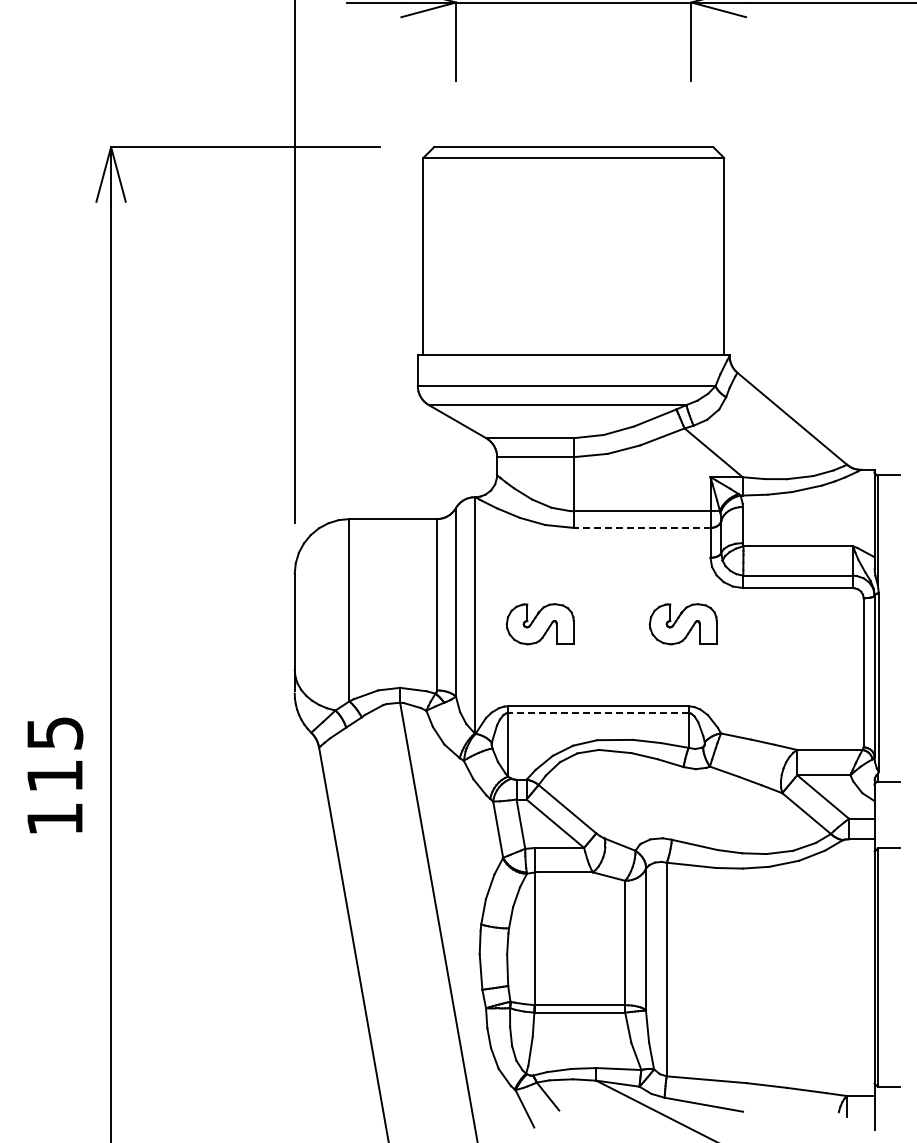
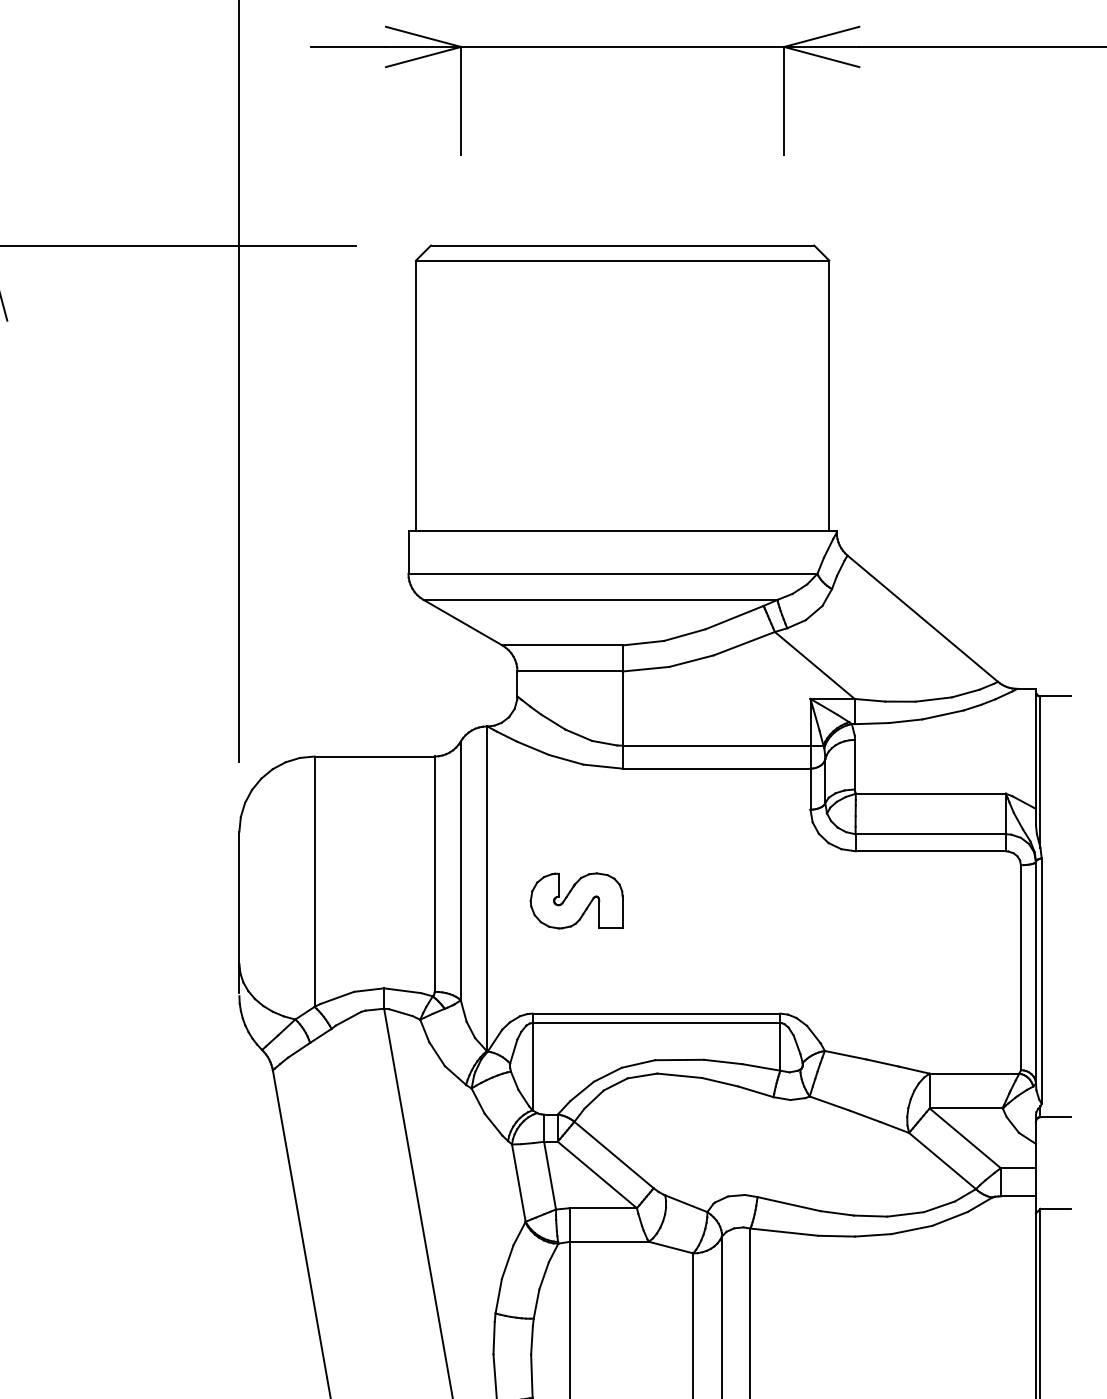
line: (641, 527) -> (715, 768), dashed -> solid
part: (682, 624) -> (772, 901), removed
line: (597, 713) -> (655, 1023), dashed -> solid

